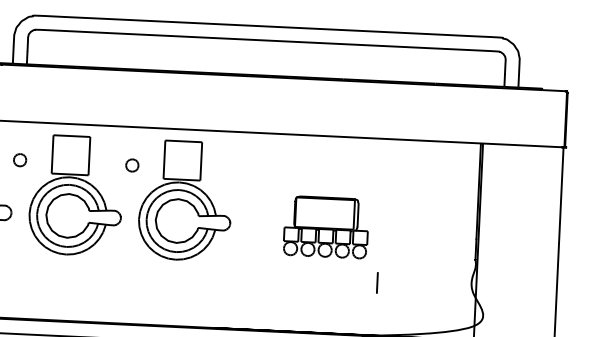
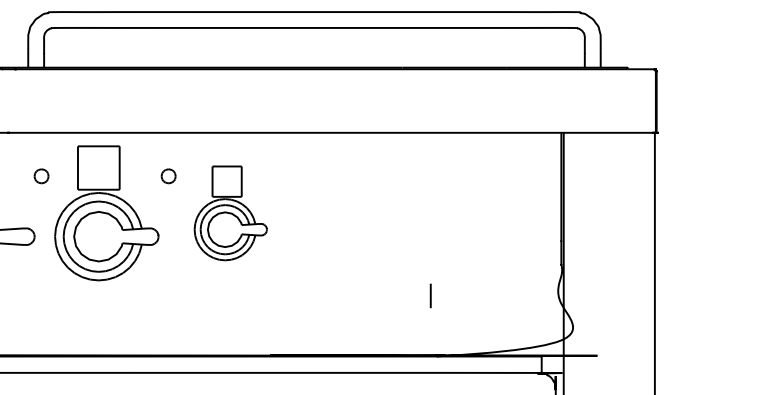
part: (185, 200) -> (230, 213), size x0.7
part: (326, 227) -> (391, 235), removed
line: (377, 282) -> (430, 295), moved

